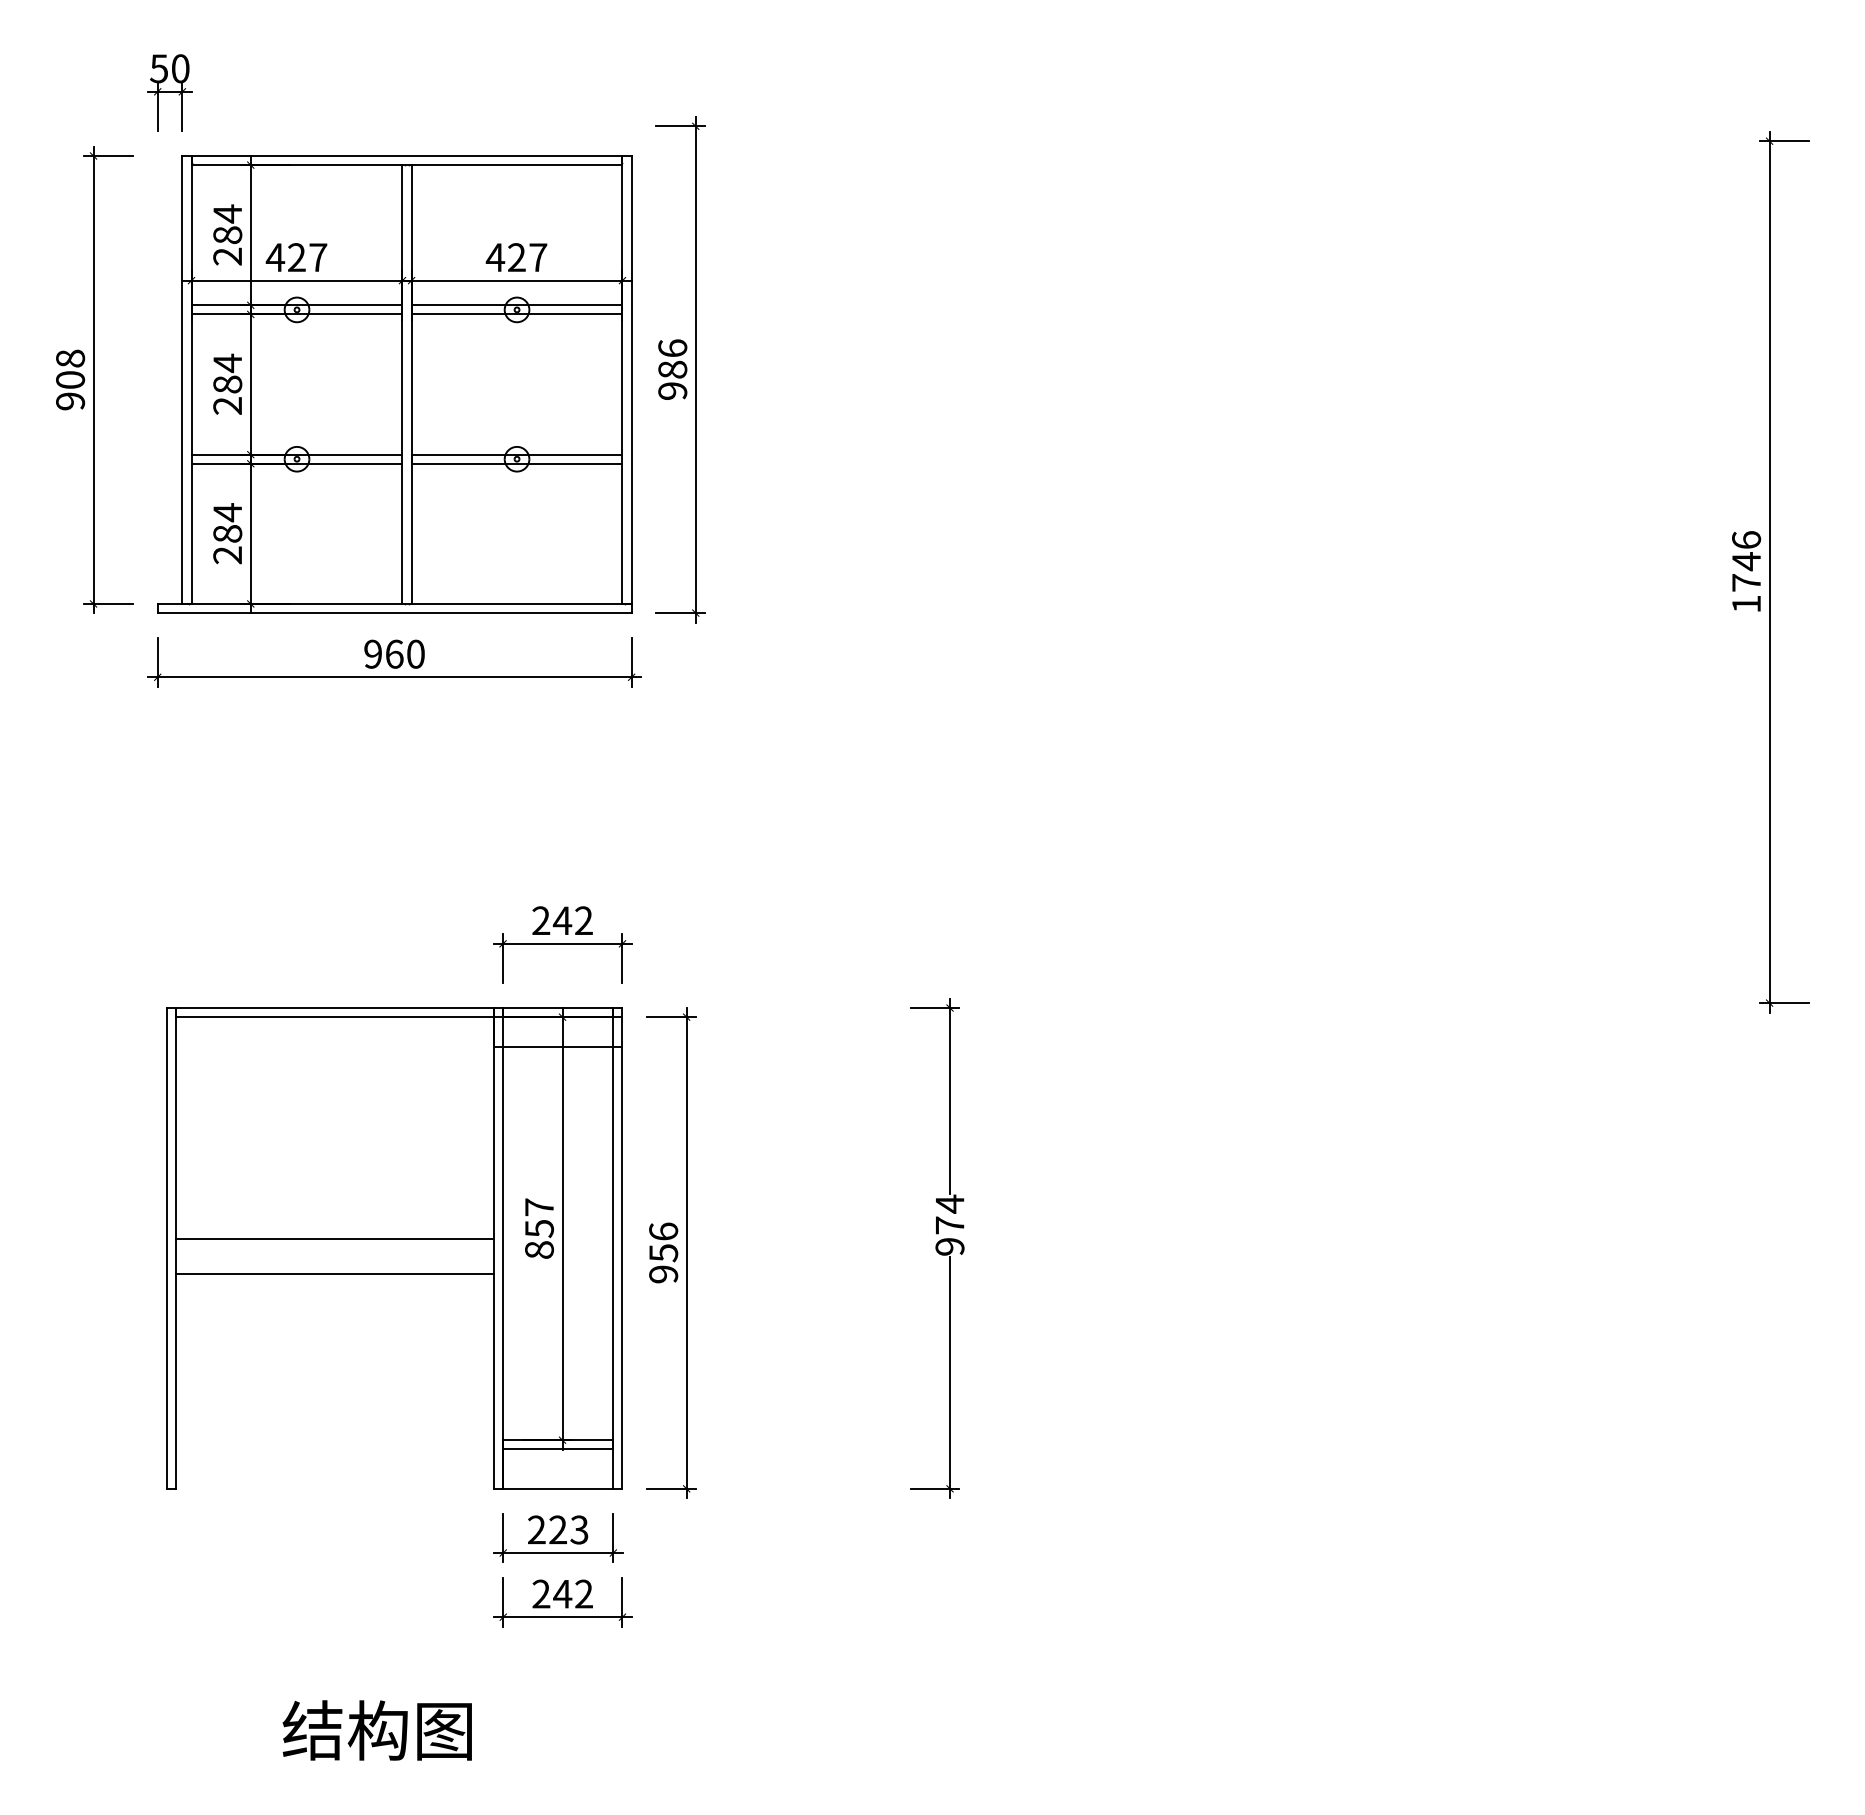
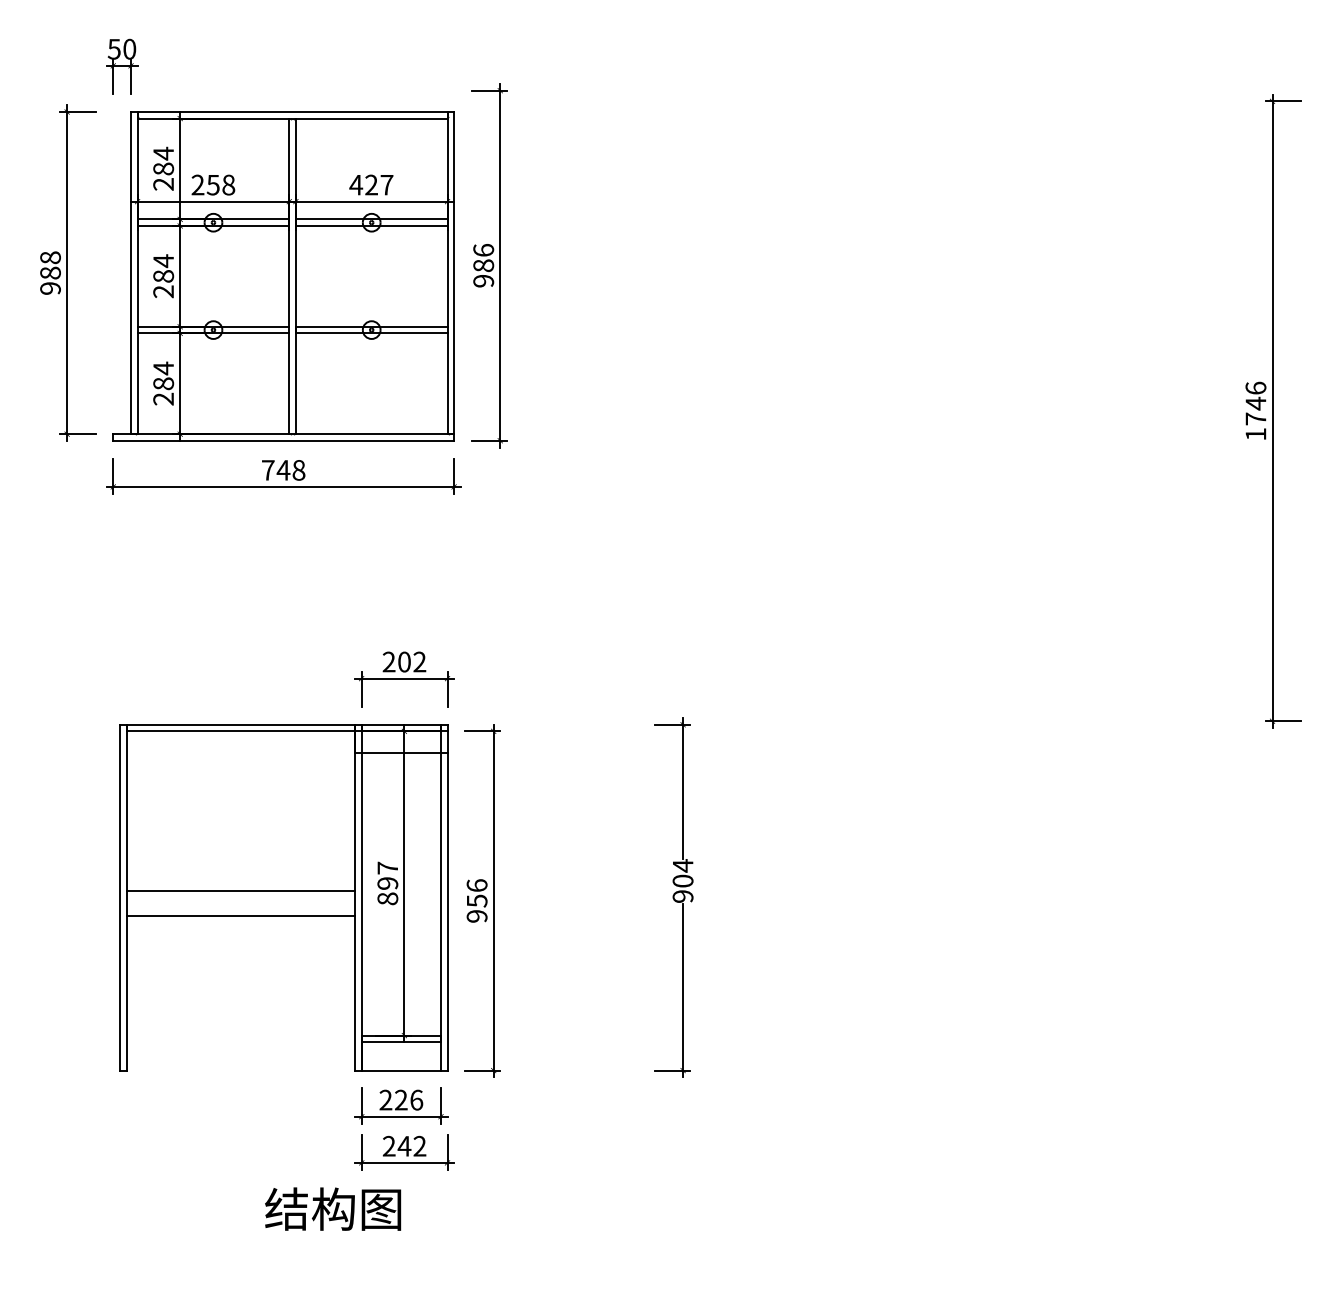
text: (296, 257) -> (213, 185), 427 -> 258
text: (70, 379) -> (50, 272), 908 -> 988
text: (394, 653) -> (283, 469), 960 -> 748
text: (562, 920) -> (404, 661), 242 -> 202
text: (949, 1225) -> (682, 881), 974 -> 904
text: (539, 1229) -> (387, 884), 857 -> 897
text: (579, 1529) -> (416, 1099), 223 -> 226
text: (376, 1730) -> (332, 1209), moved

